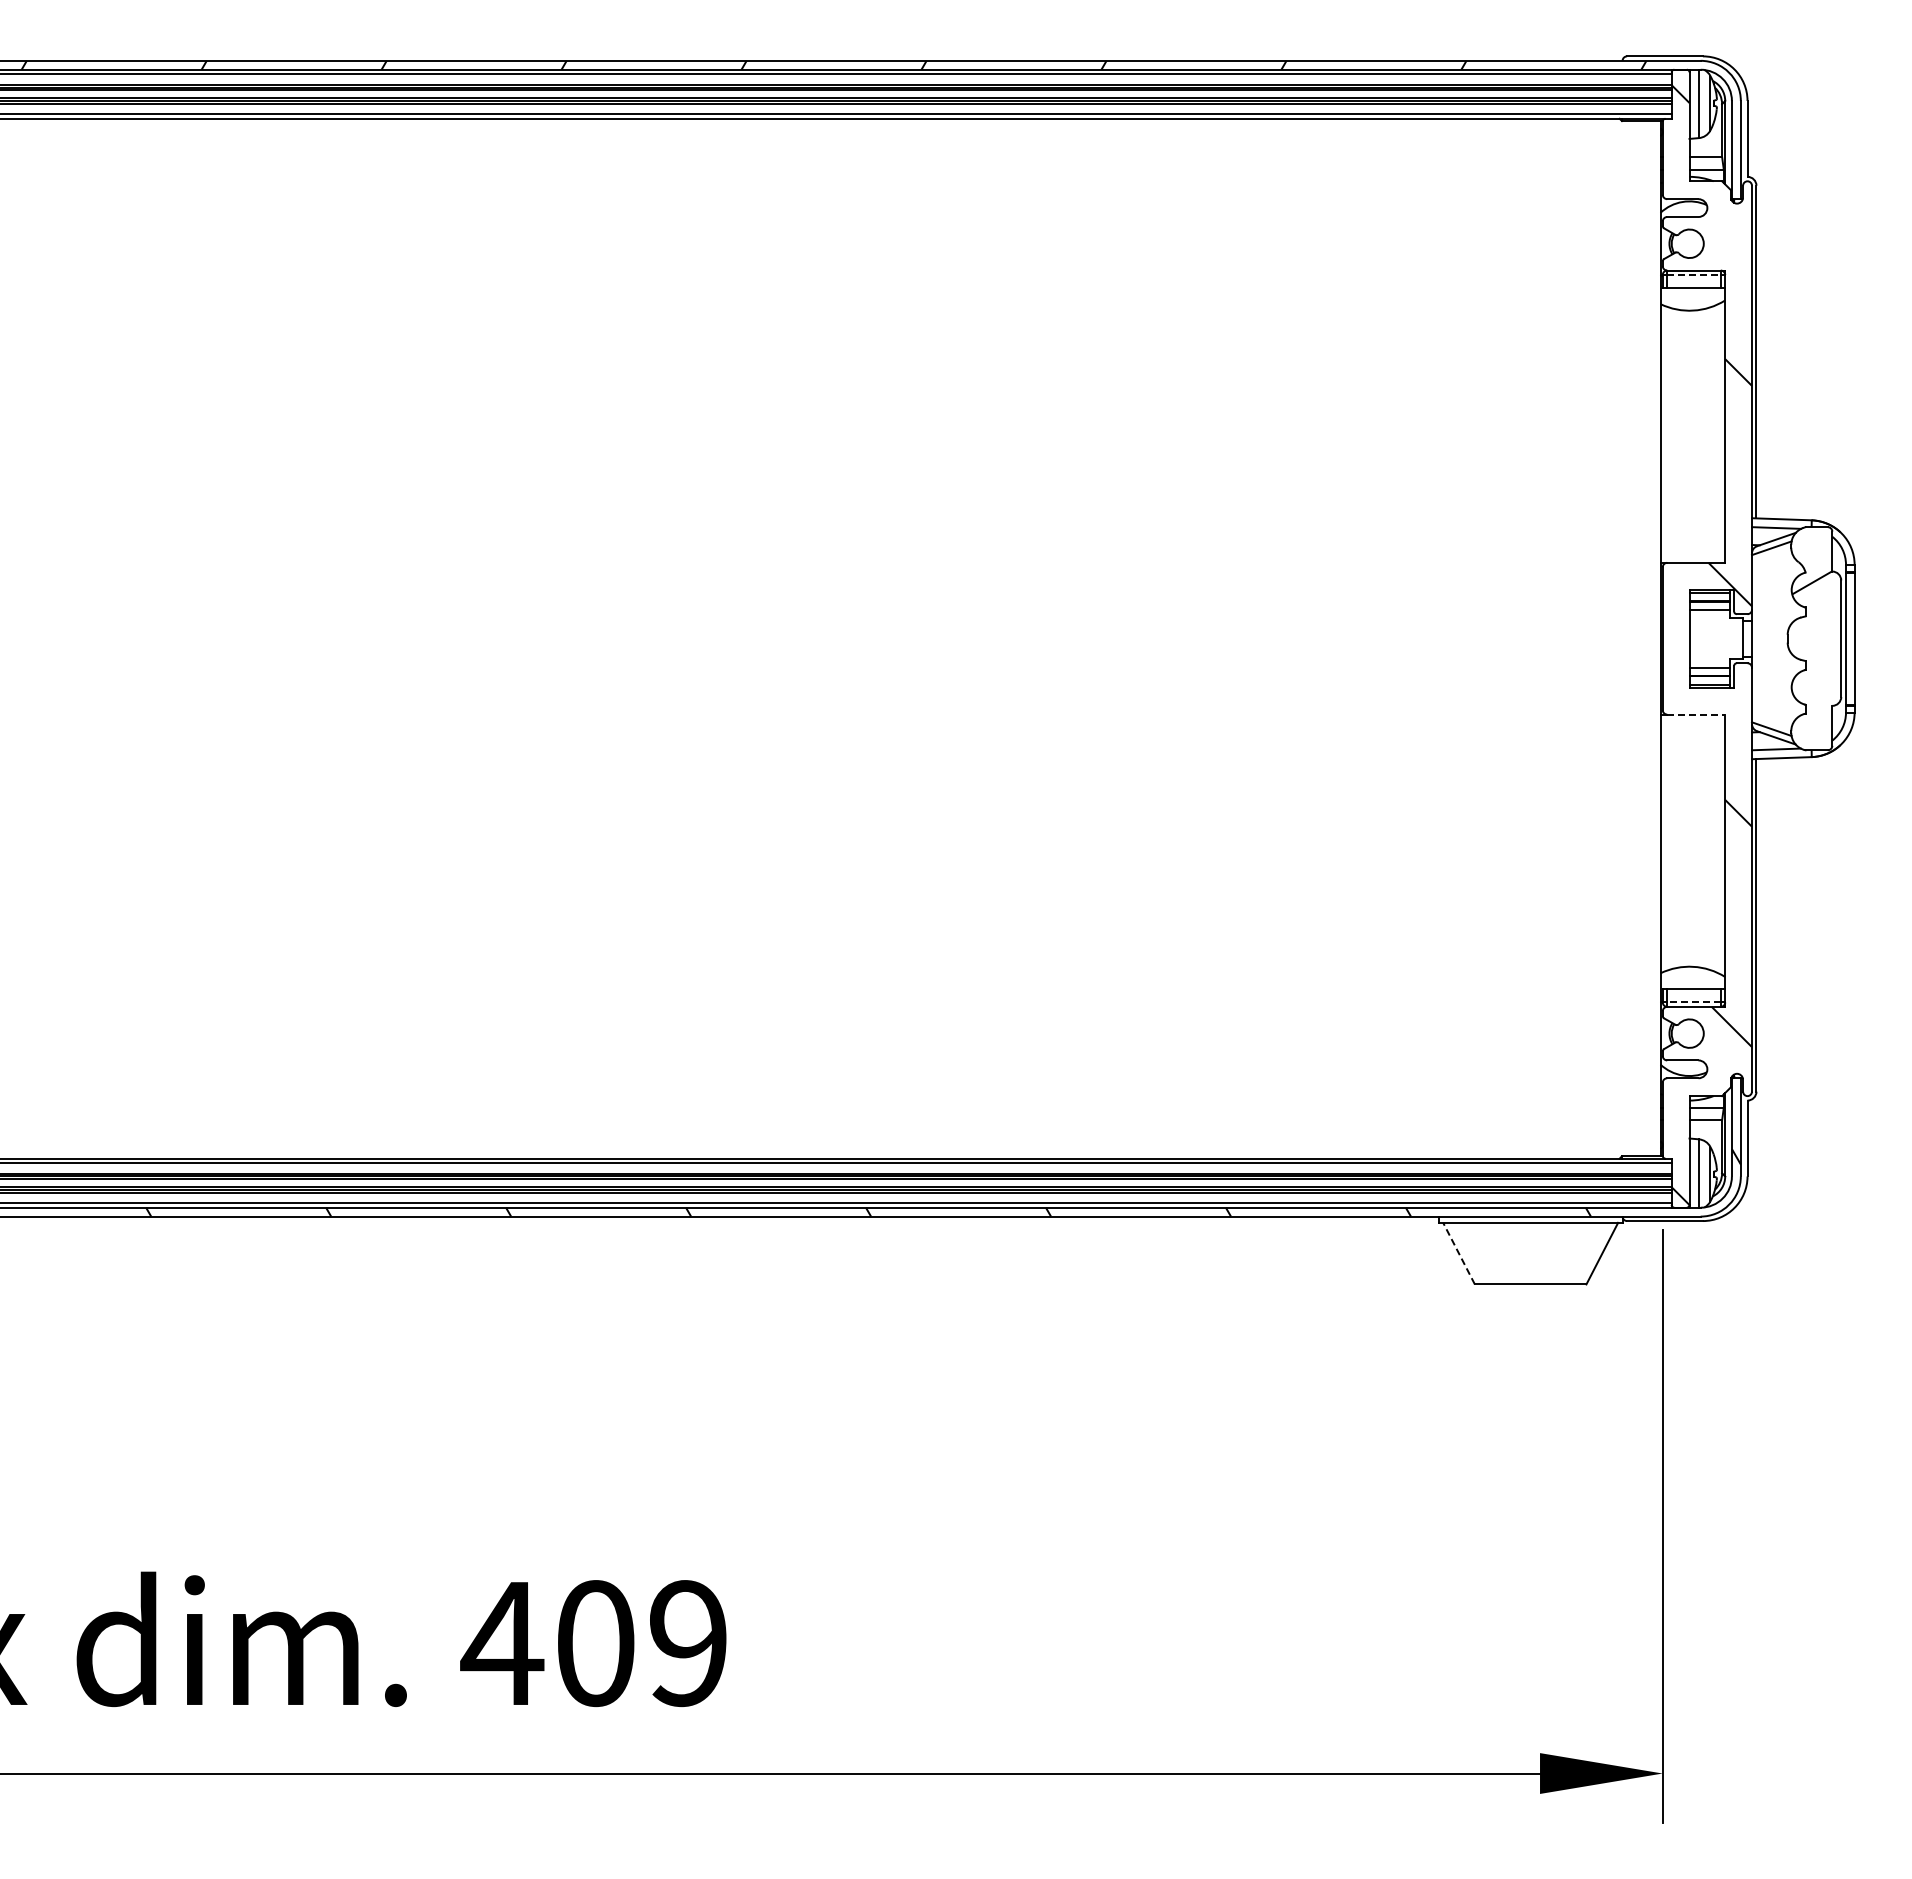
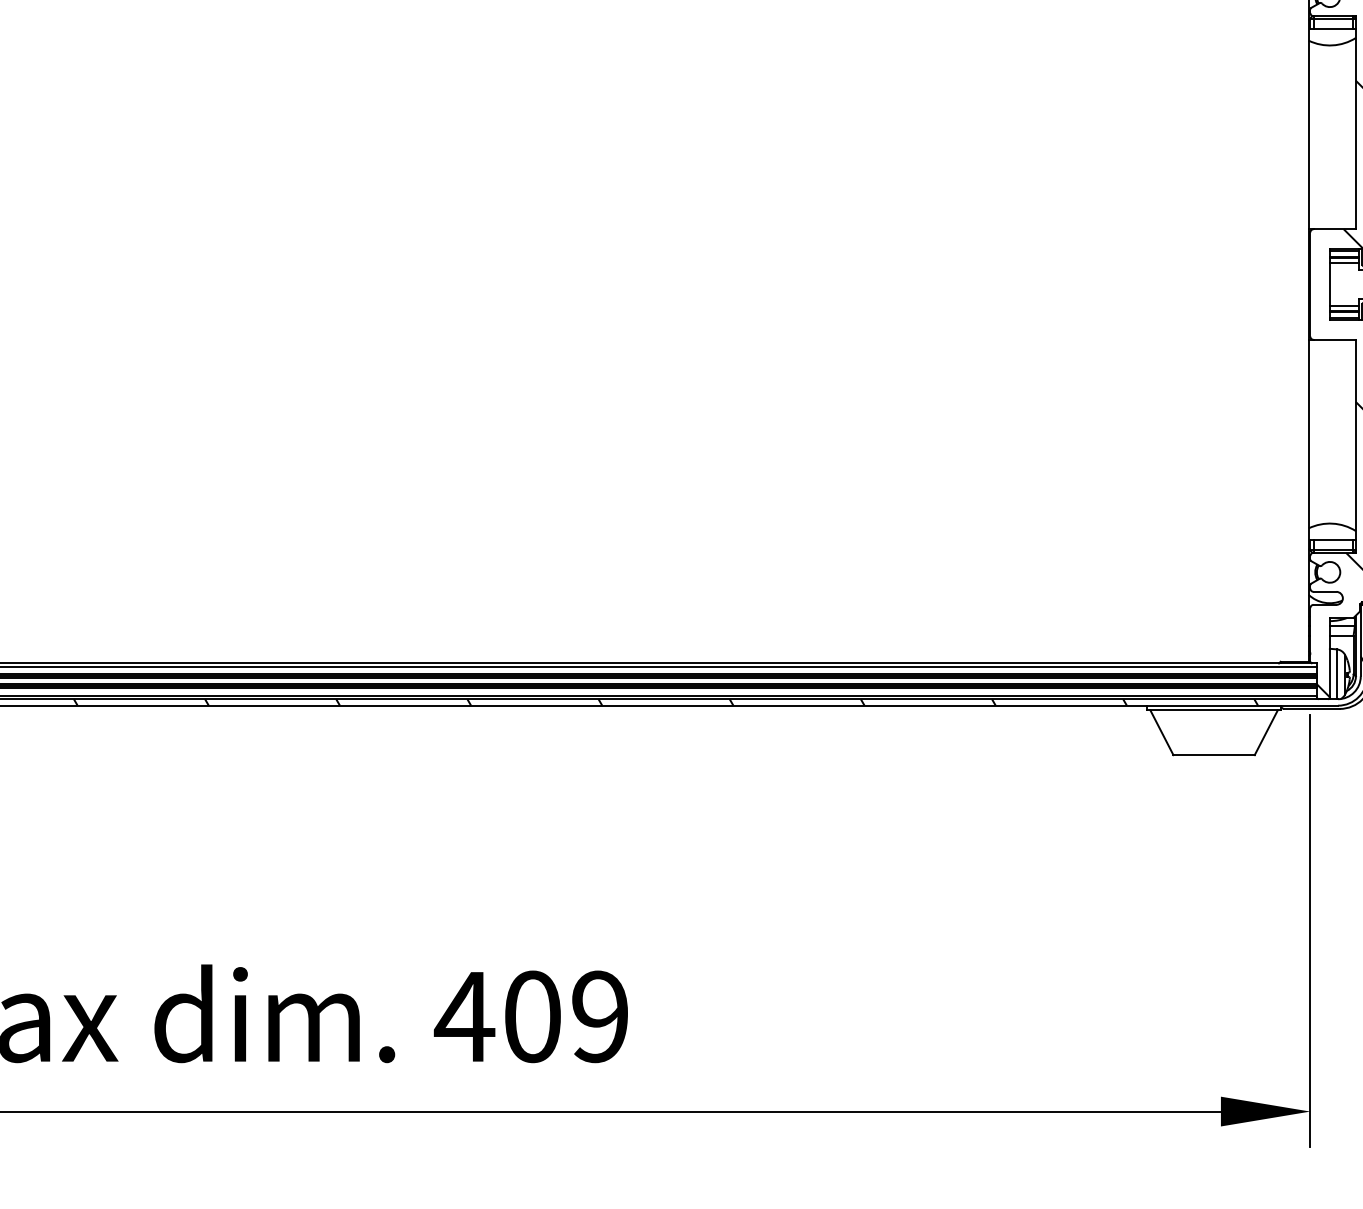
line: (1693, 275) -> (1332, 19), dashed -> solid
line: (1696, 714) -> (1334, 339), dashed -> solid
line: (1693, 1002) -> (1332, 549), dashed -> solid
line: (1459, 1253) -> (1162, 732), dashed -> solid

